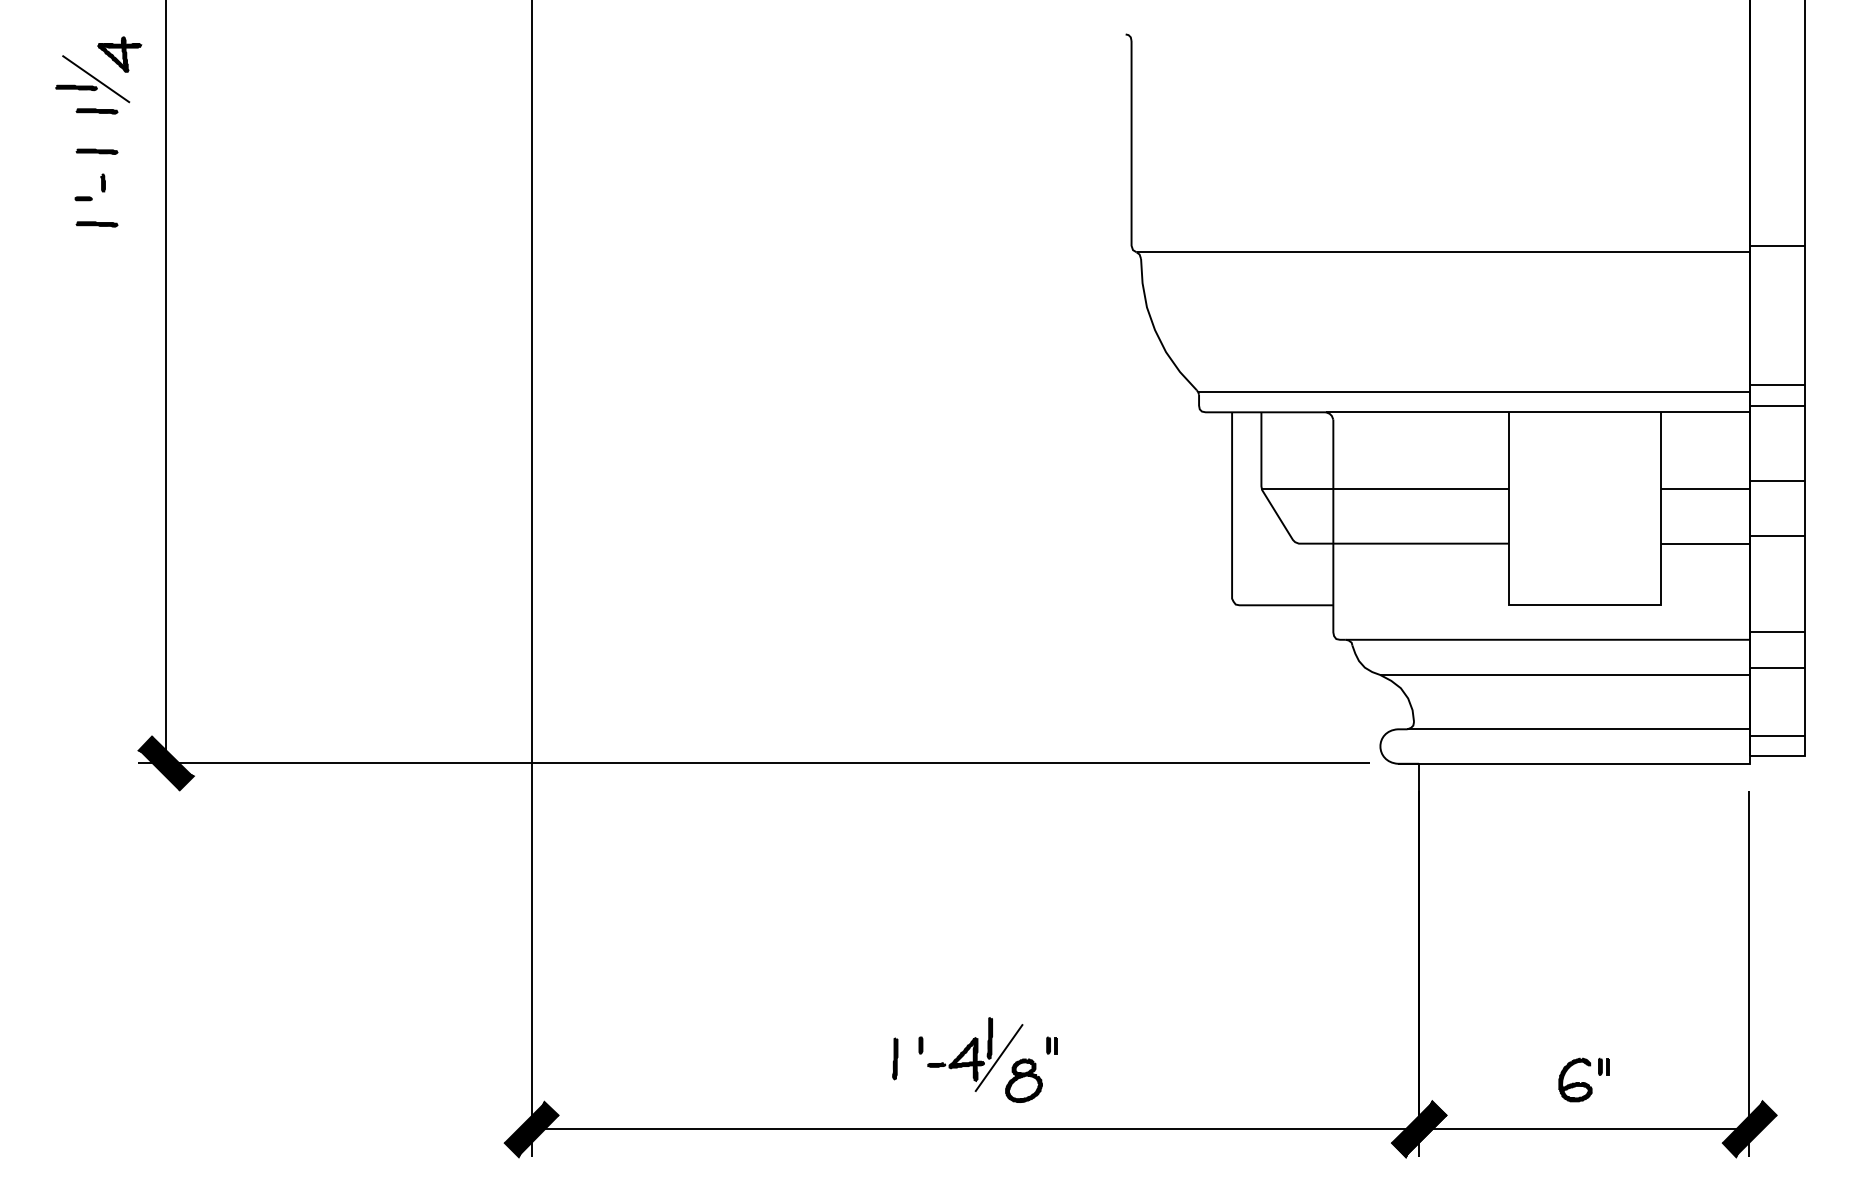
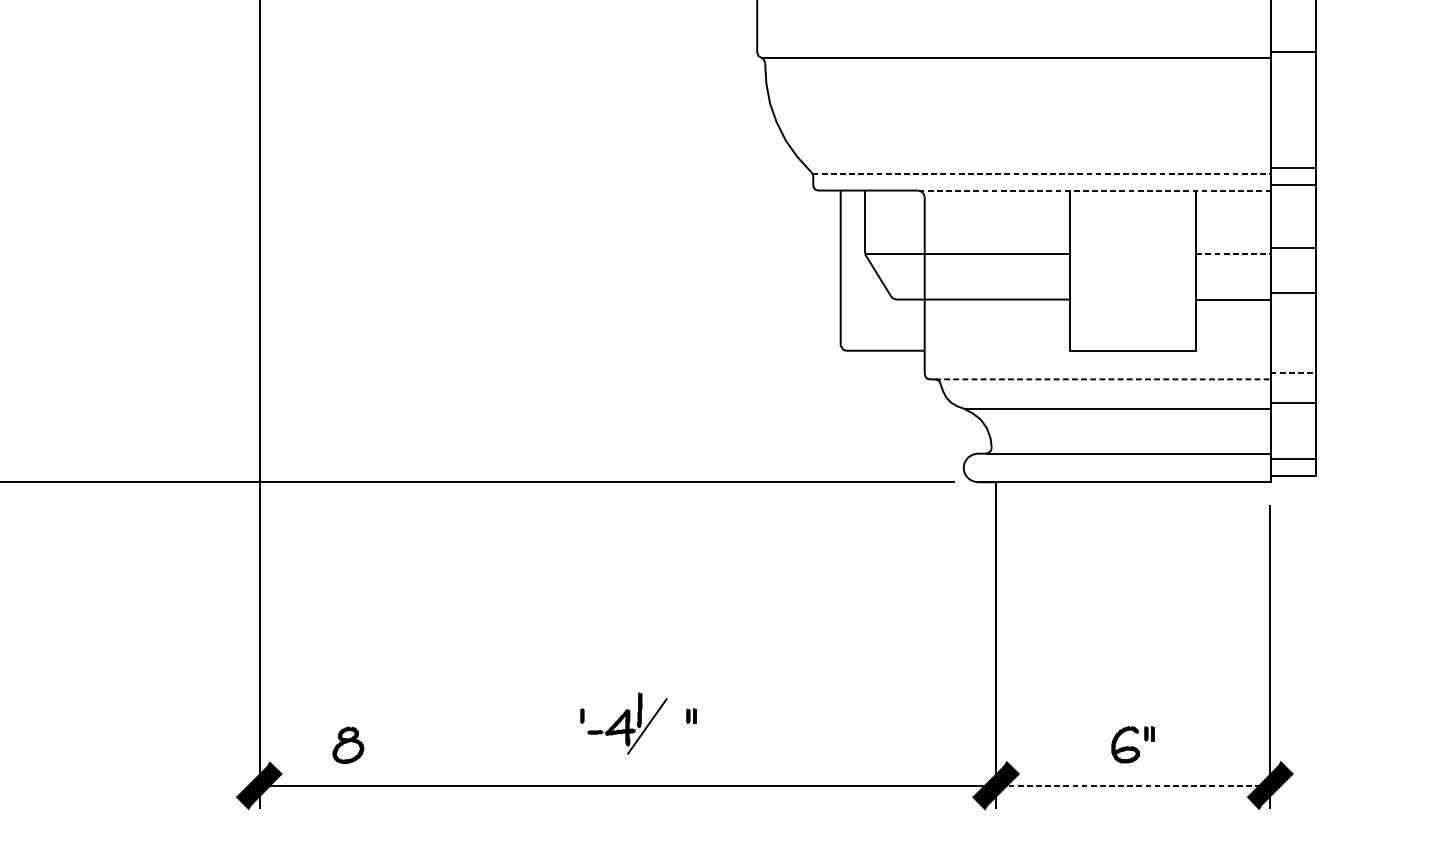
line: (1474, 391) -> (1041, 173), solid -> dashed
line: (1538, 412) -> (1094, 190), solid -> dashed
line: (1705, 488) -> (1233, 253), solid -> dashed
line: (1777, 632) -> (1293, 373), solid -> dashed
line: (1548, 639) -> (1103, 379), solid -> dashed
part: (895, 1058) -> (561, 726), removed
part: (1023, 1080) -> (347, 745), moved
line: (1583, 1129) -> (1132, 785), solid -> dashed

